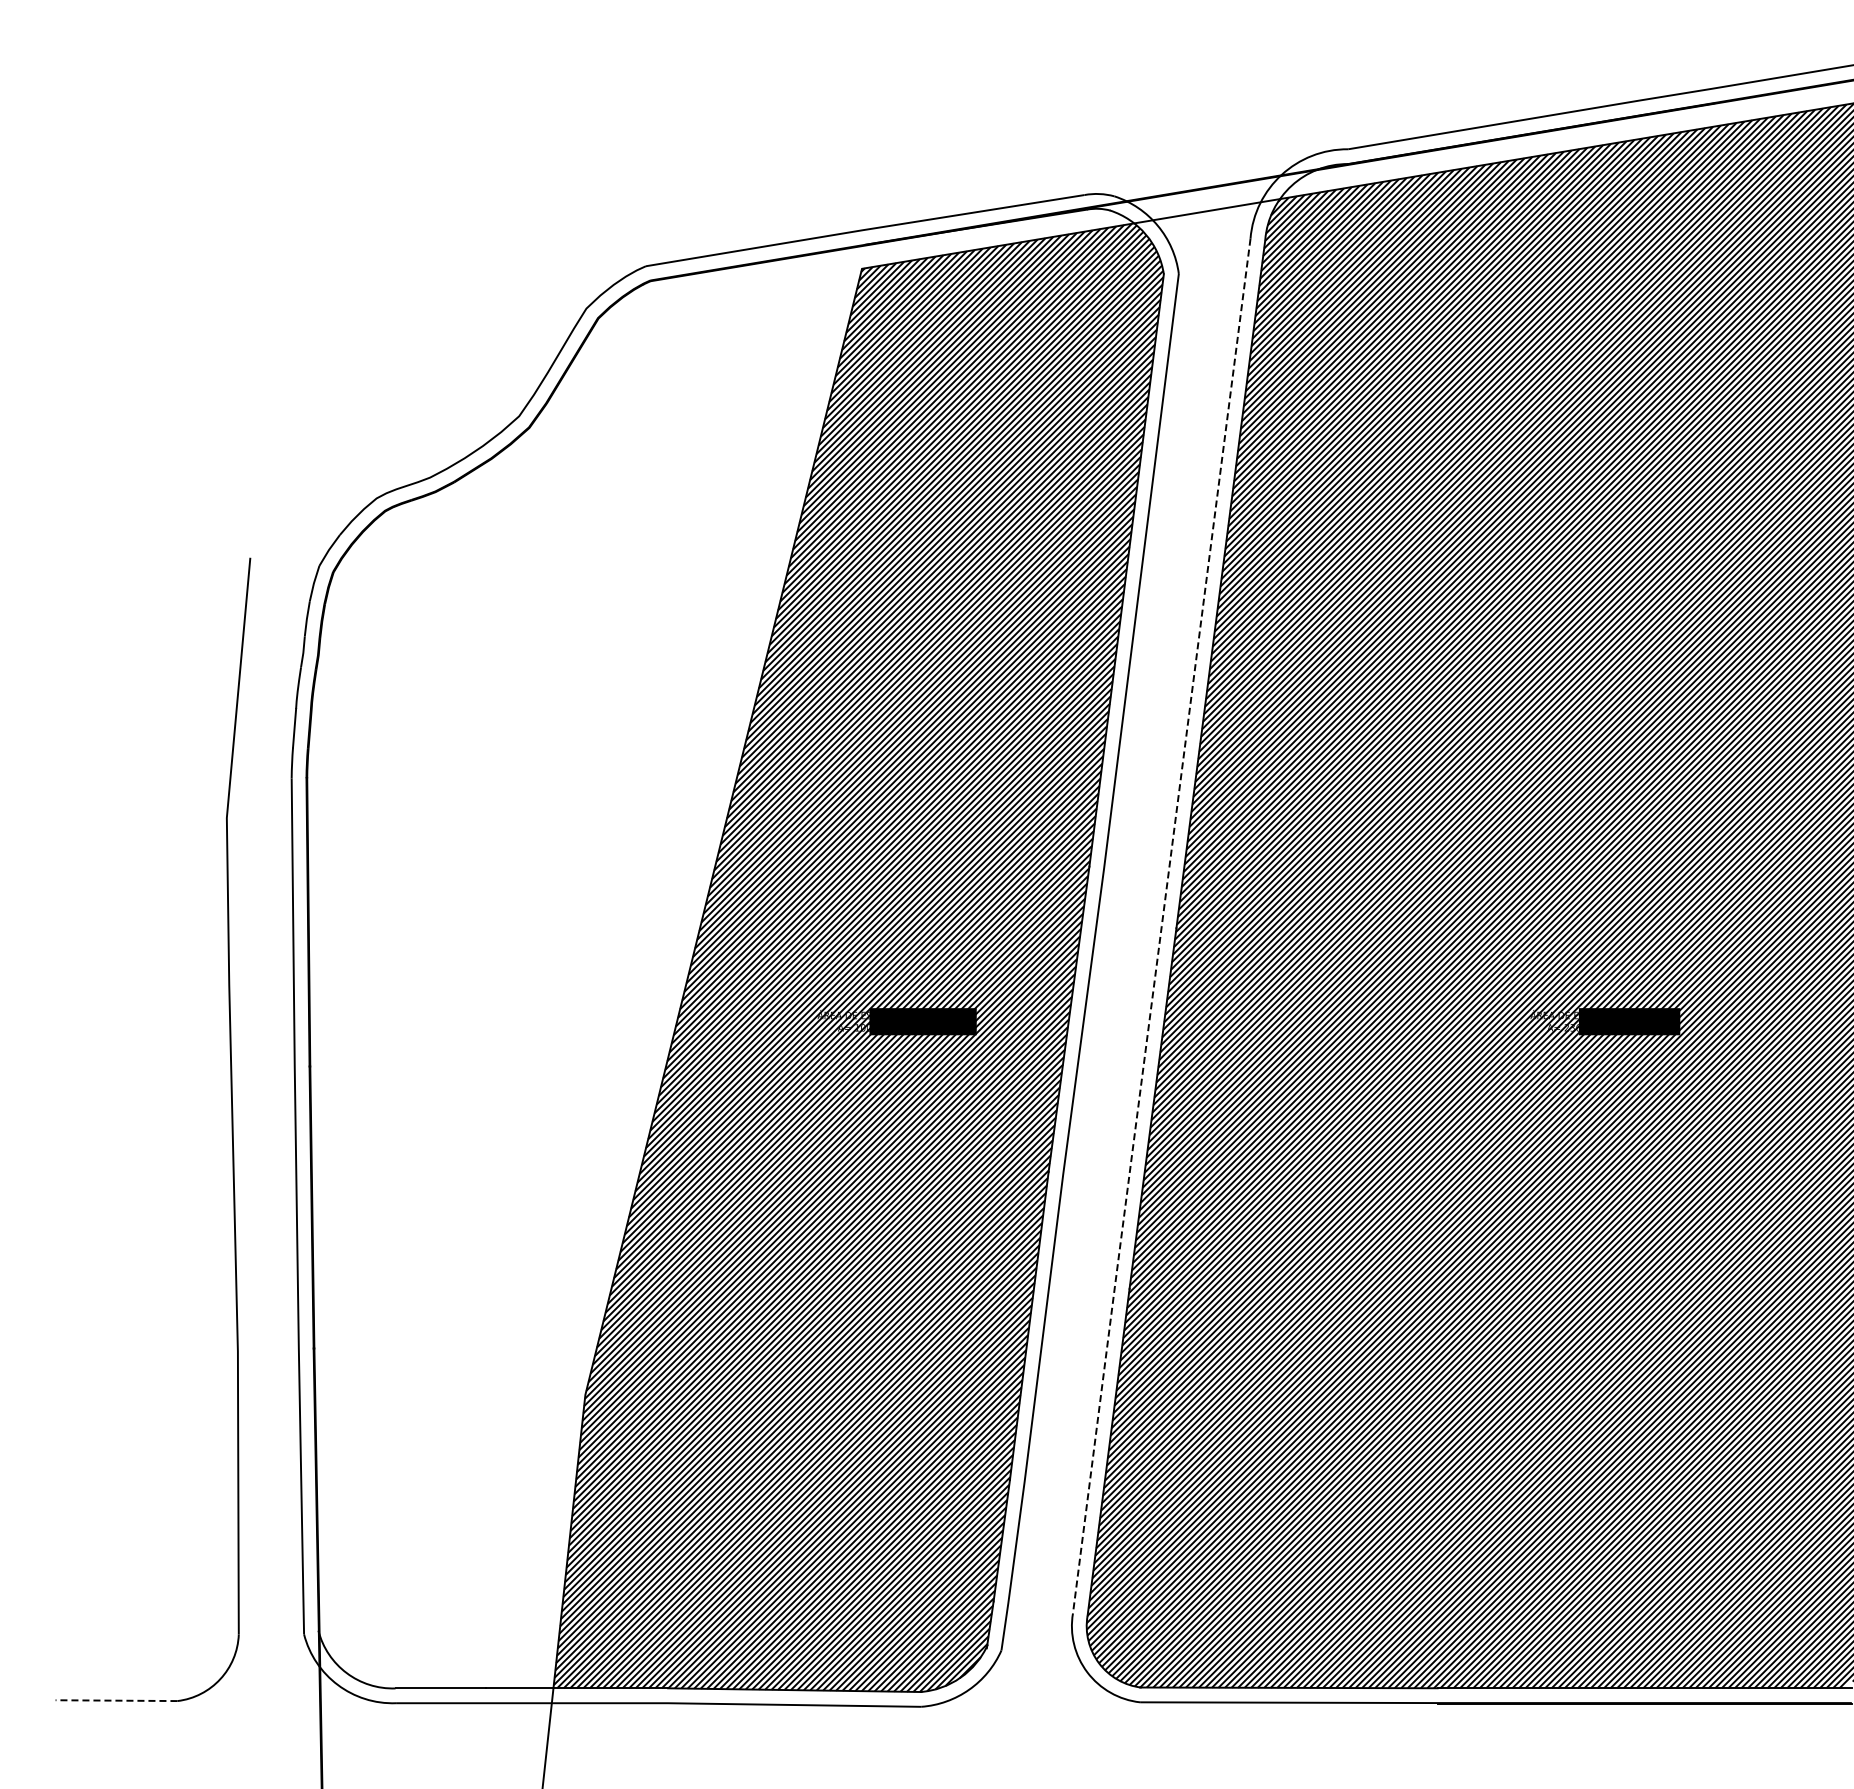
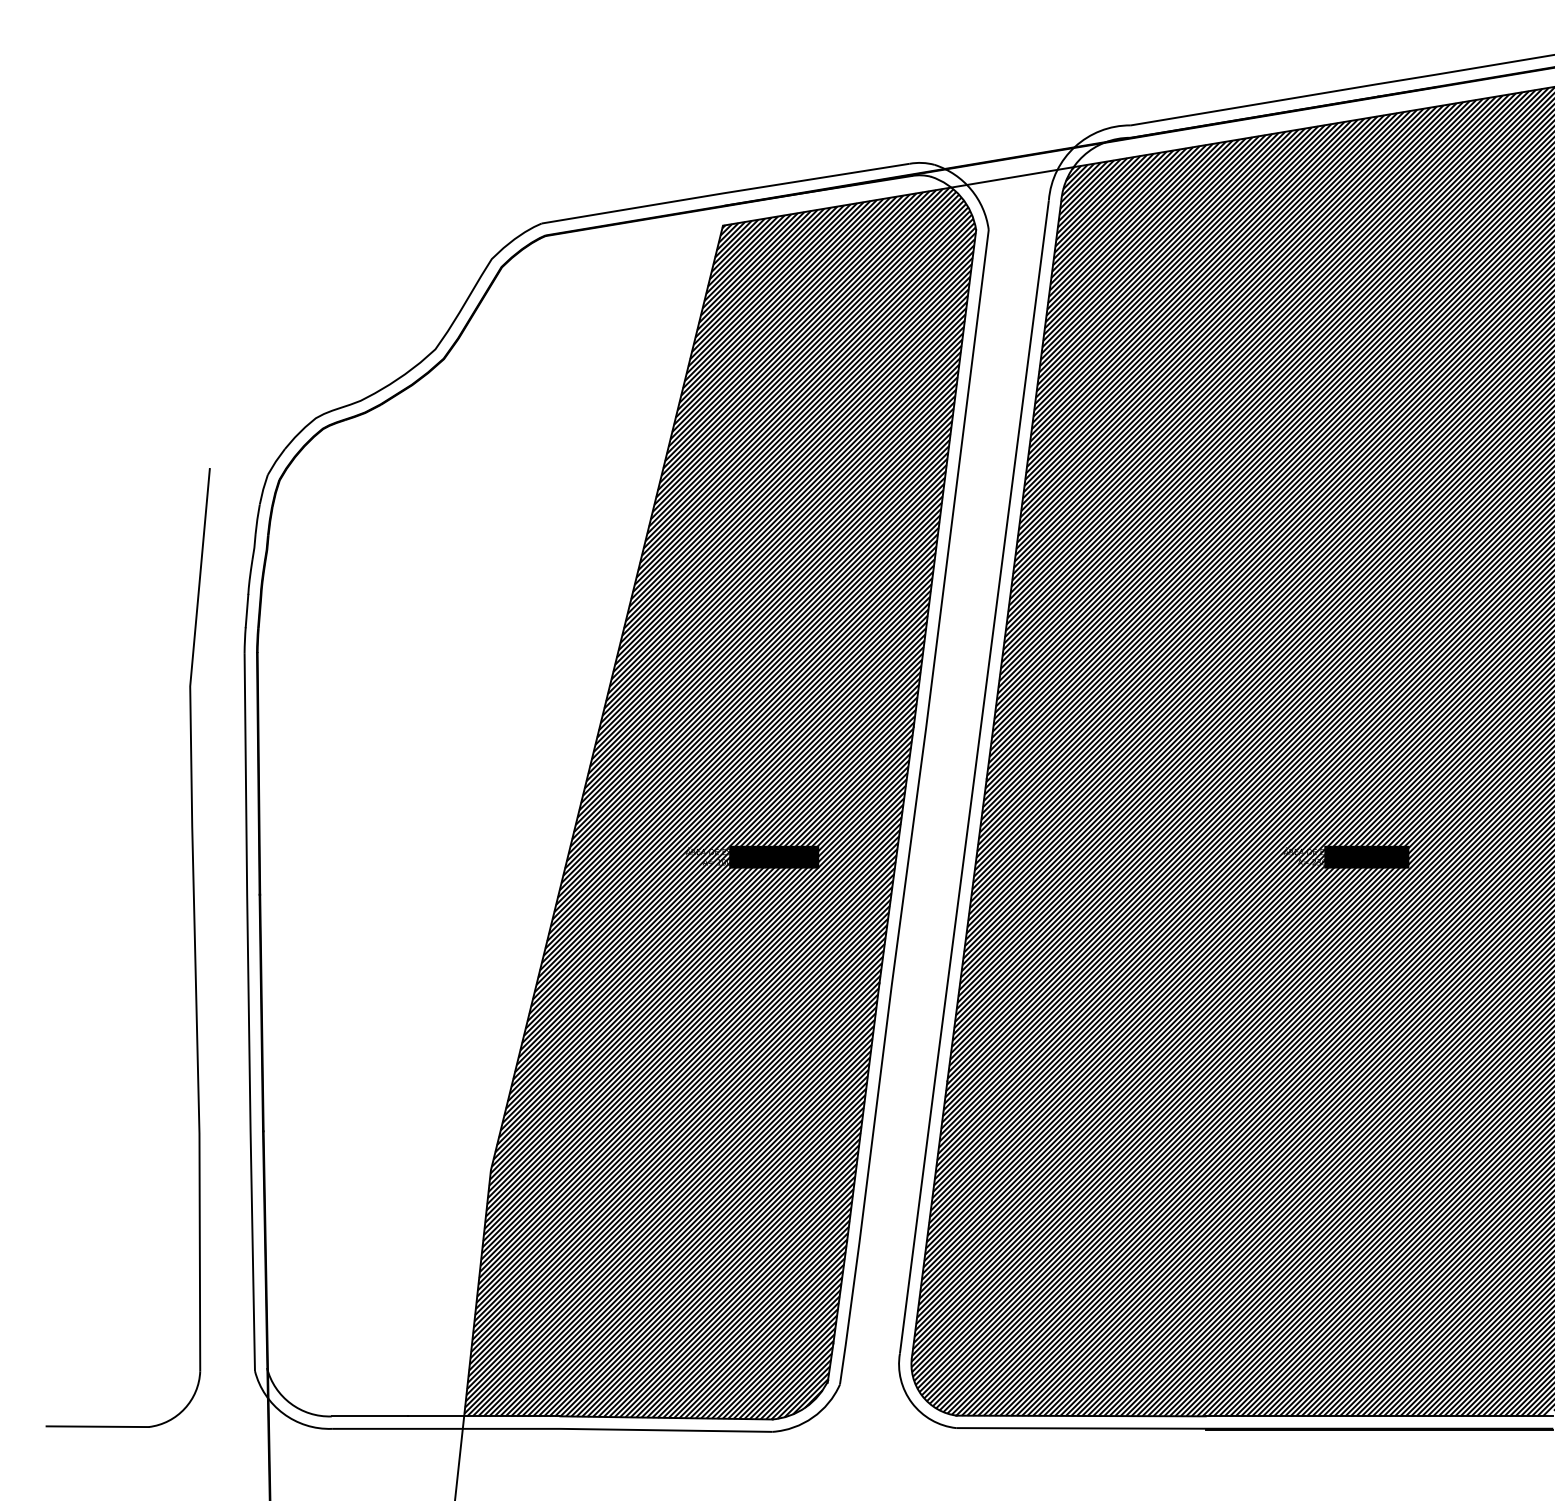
line: (1161, 926) -> (974, 777), dashed -> solid
line: (116, 1700) -> (97, 1426), dashed -> solid

